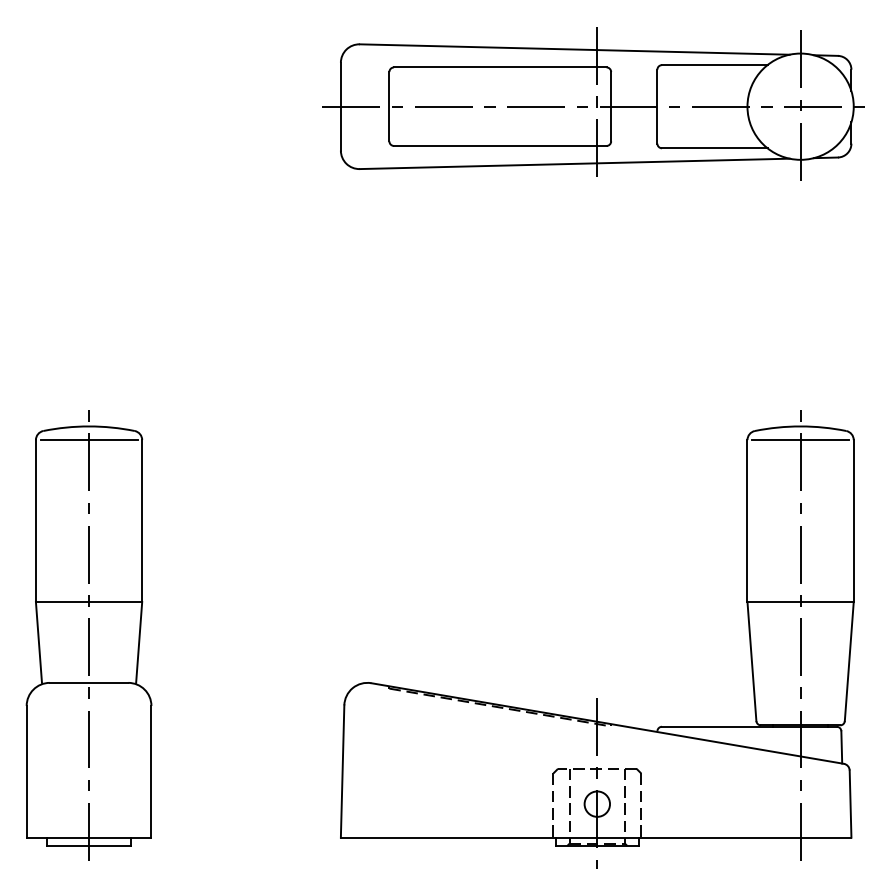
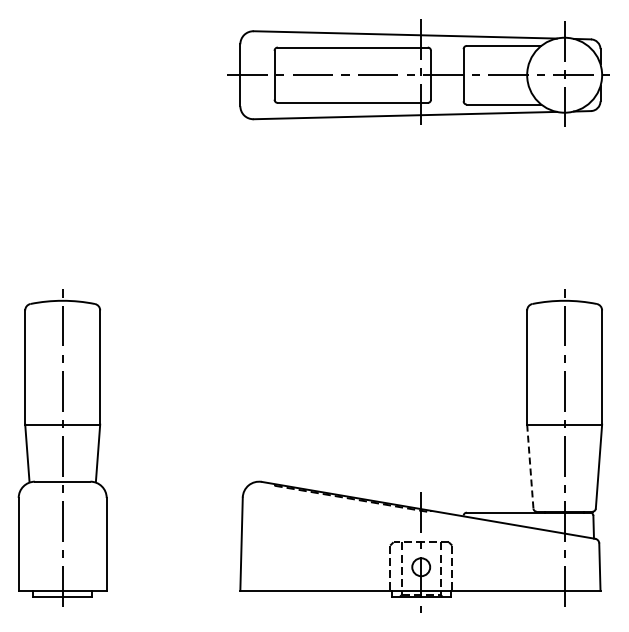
line: (88, 440) -> (62, 310), removed
line: (800, 440) -> (564, 310), removed
line: (752, 662) -> (530, 467), solid -> dashed

